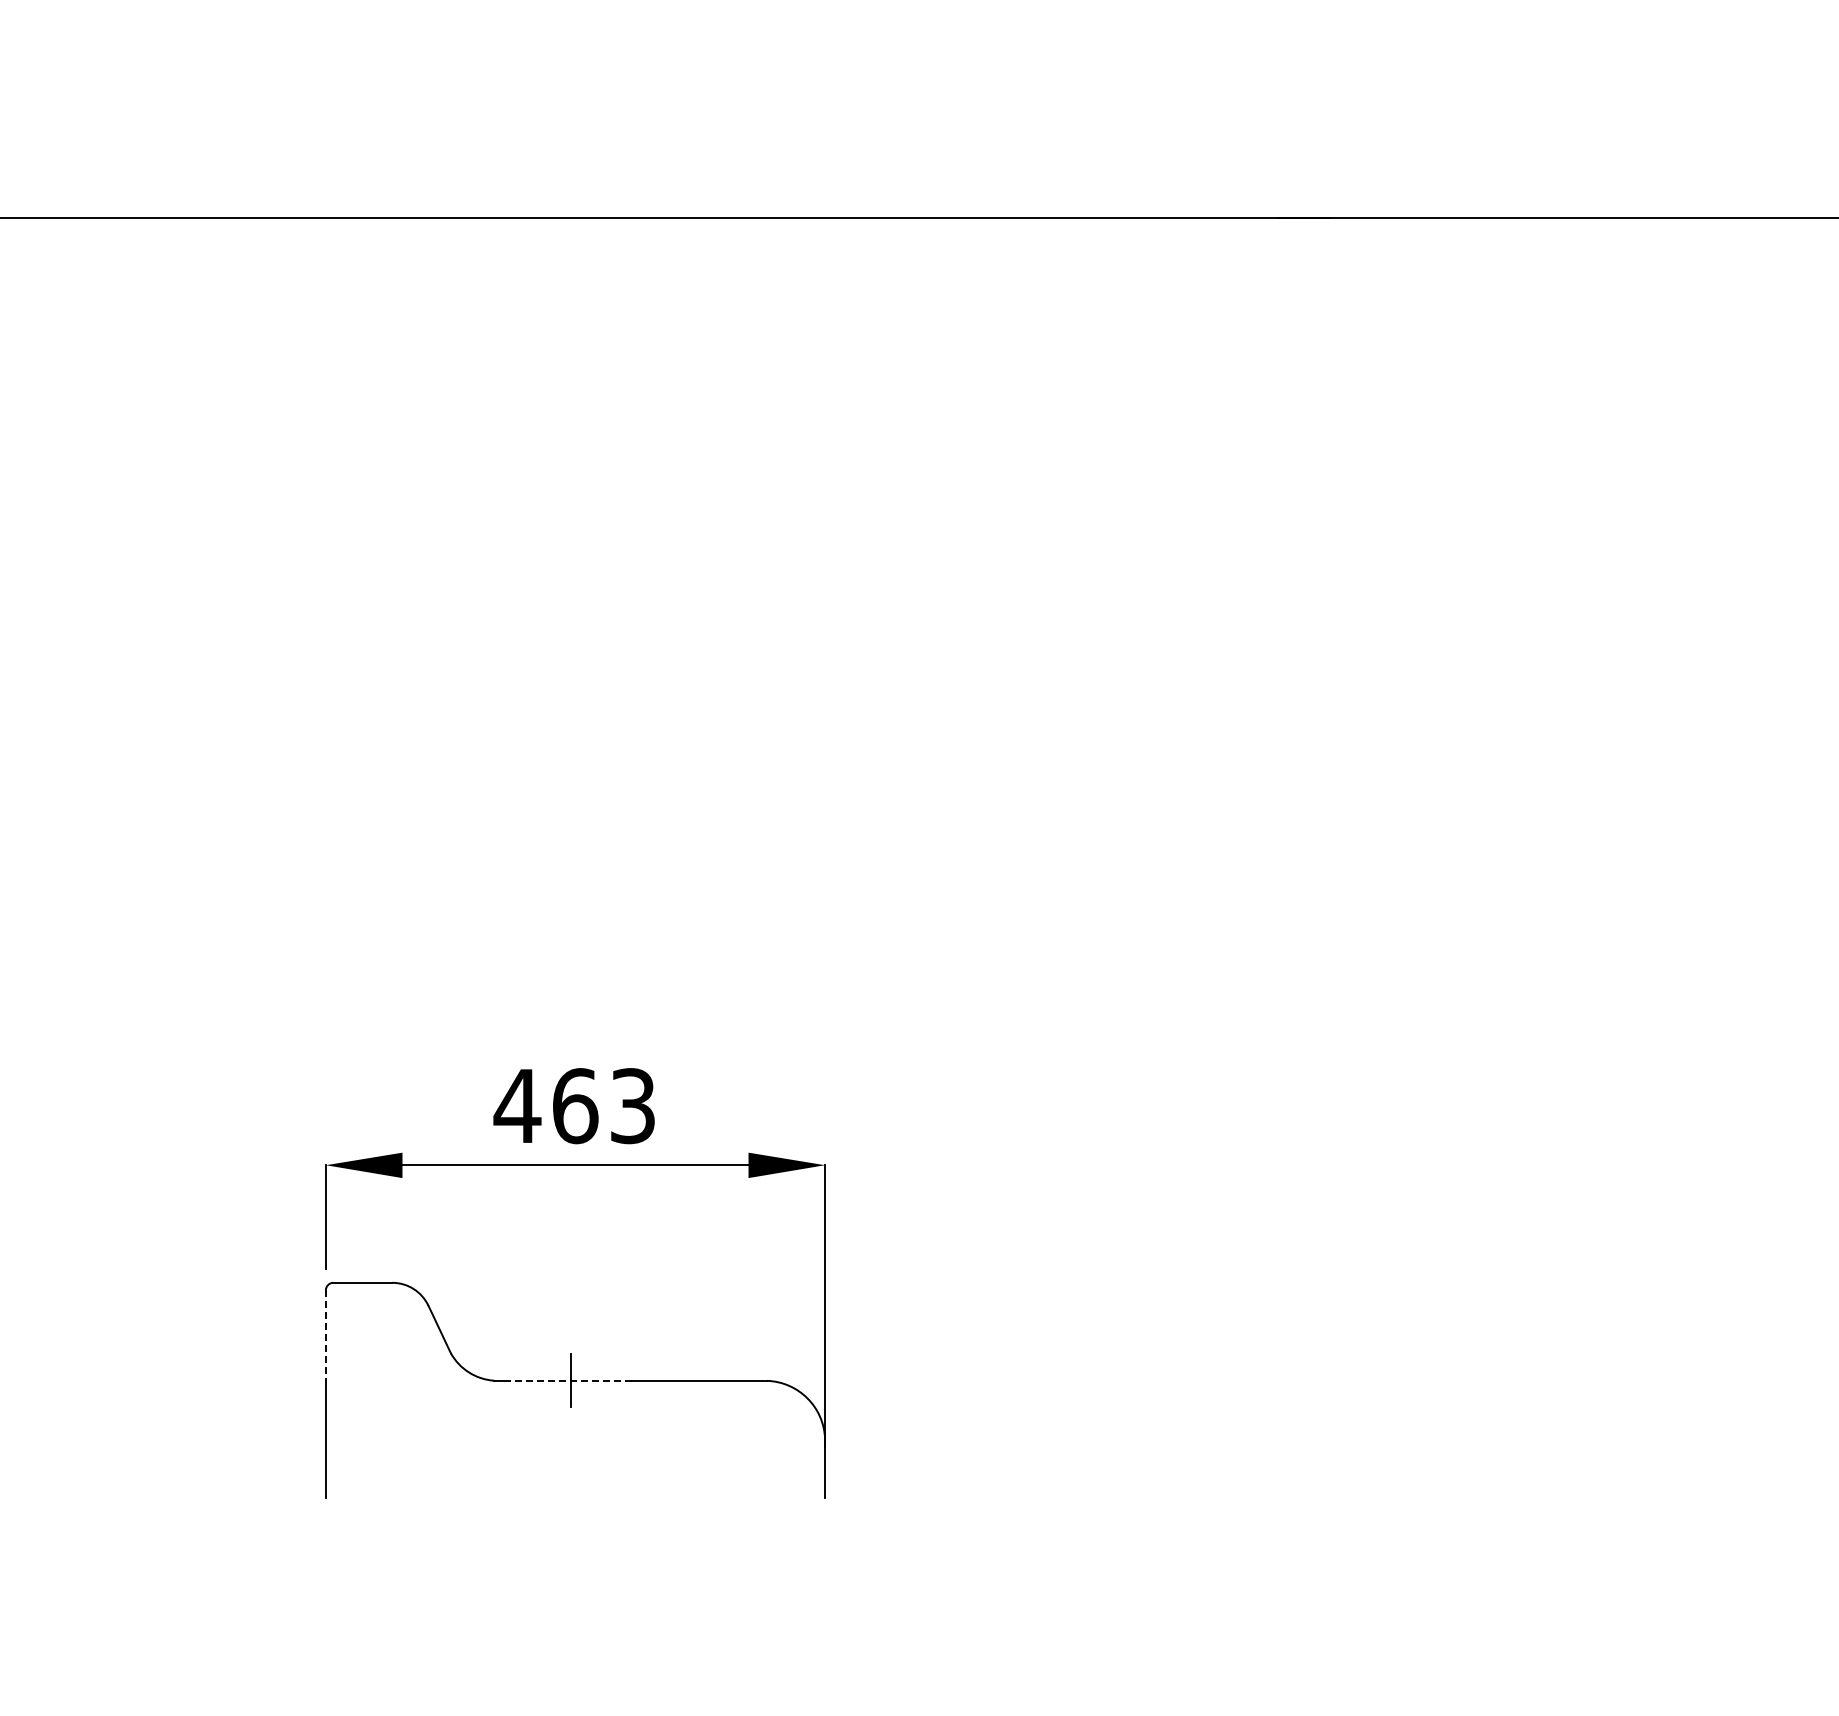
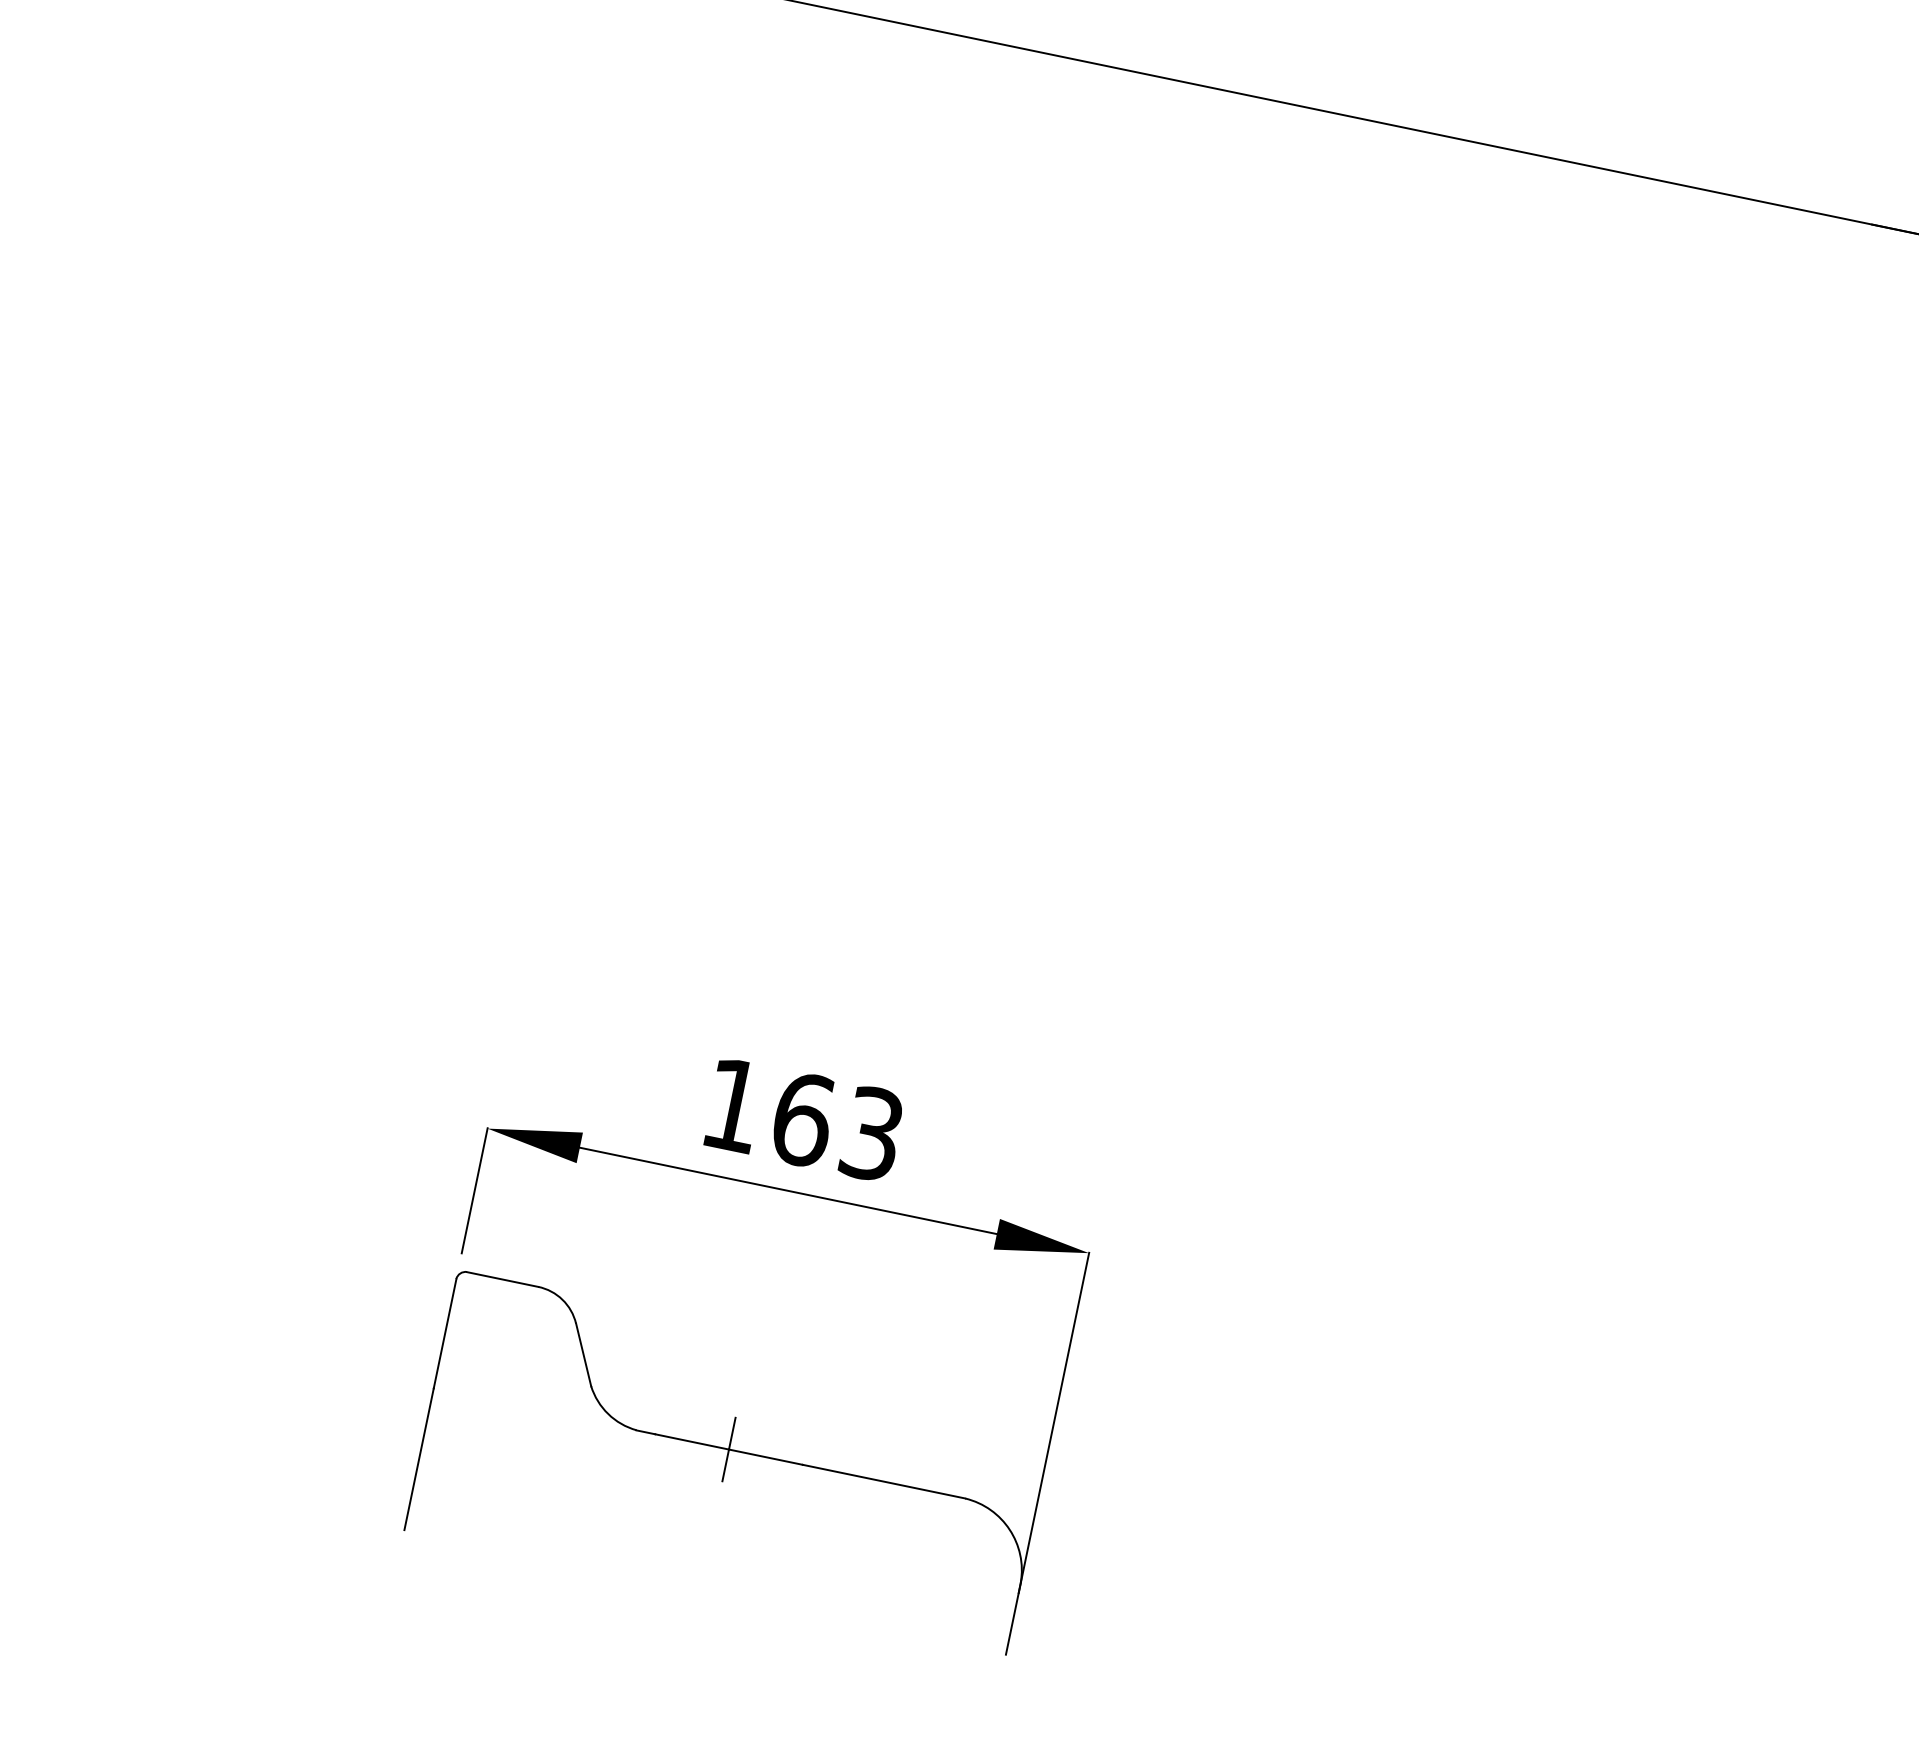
text: (517, 1105) -> (733, 1104), 463 -> 163
line: (325, 1336) -> (444, 1334), dashed -> solid
line: (570, 1380) -> (728, 1449), dashed -> solid

